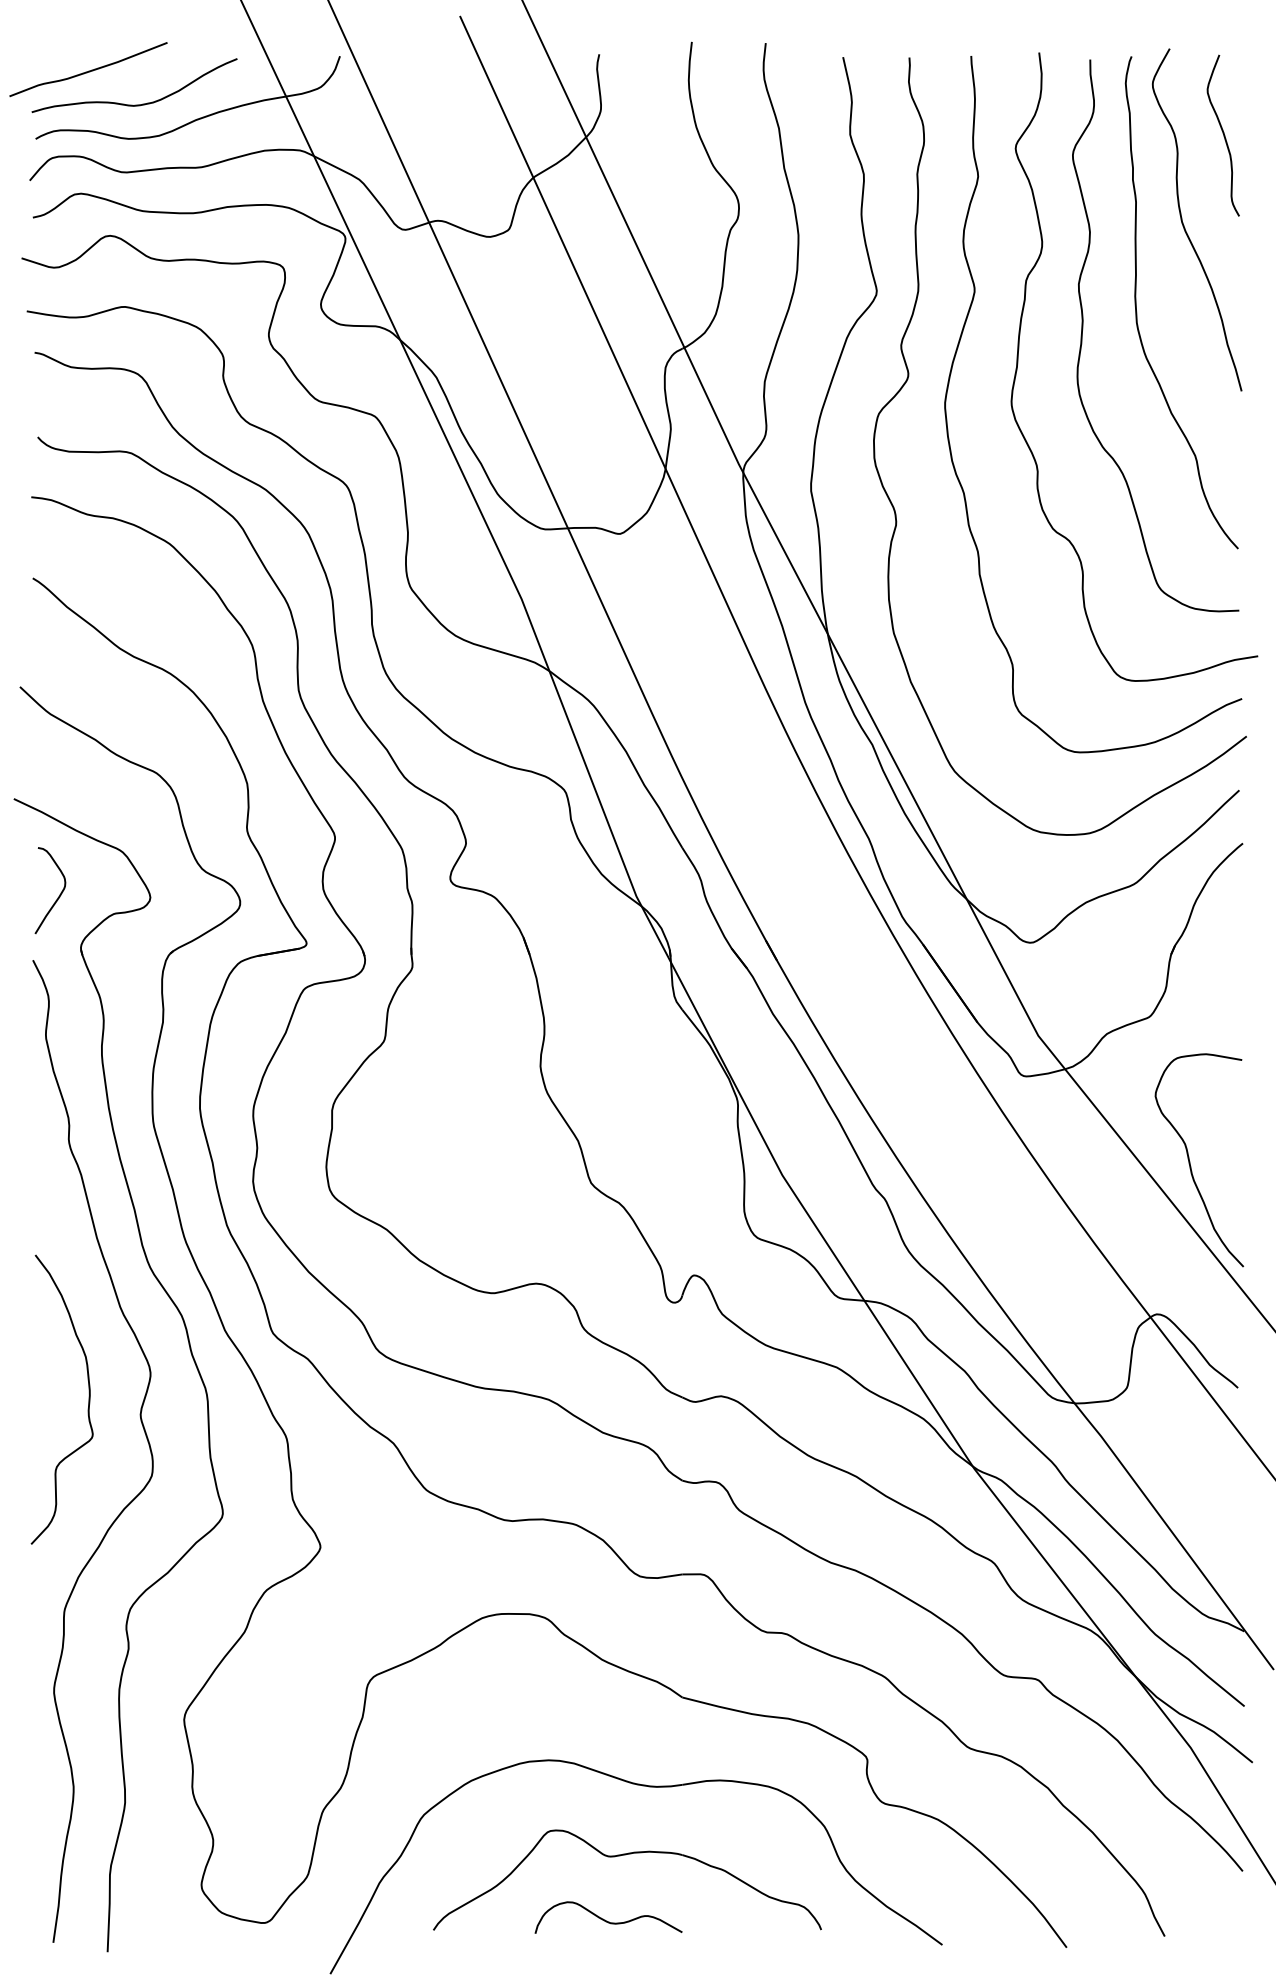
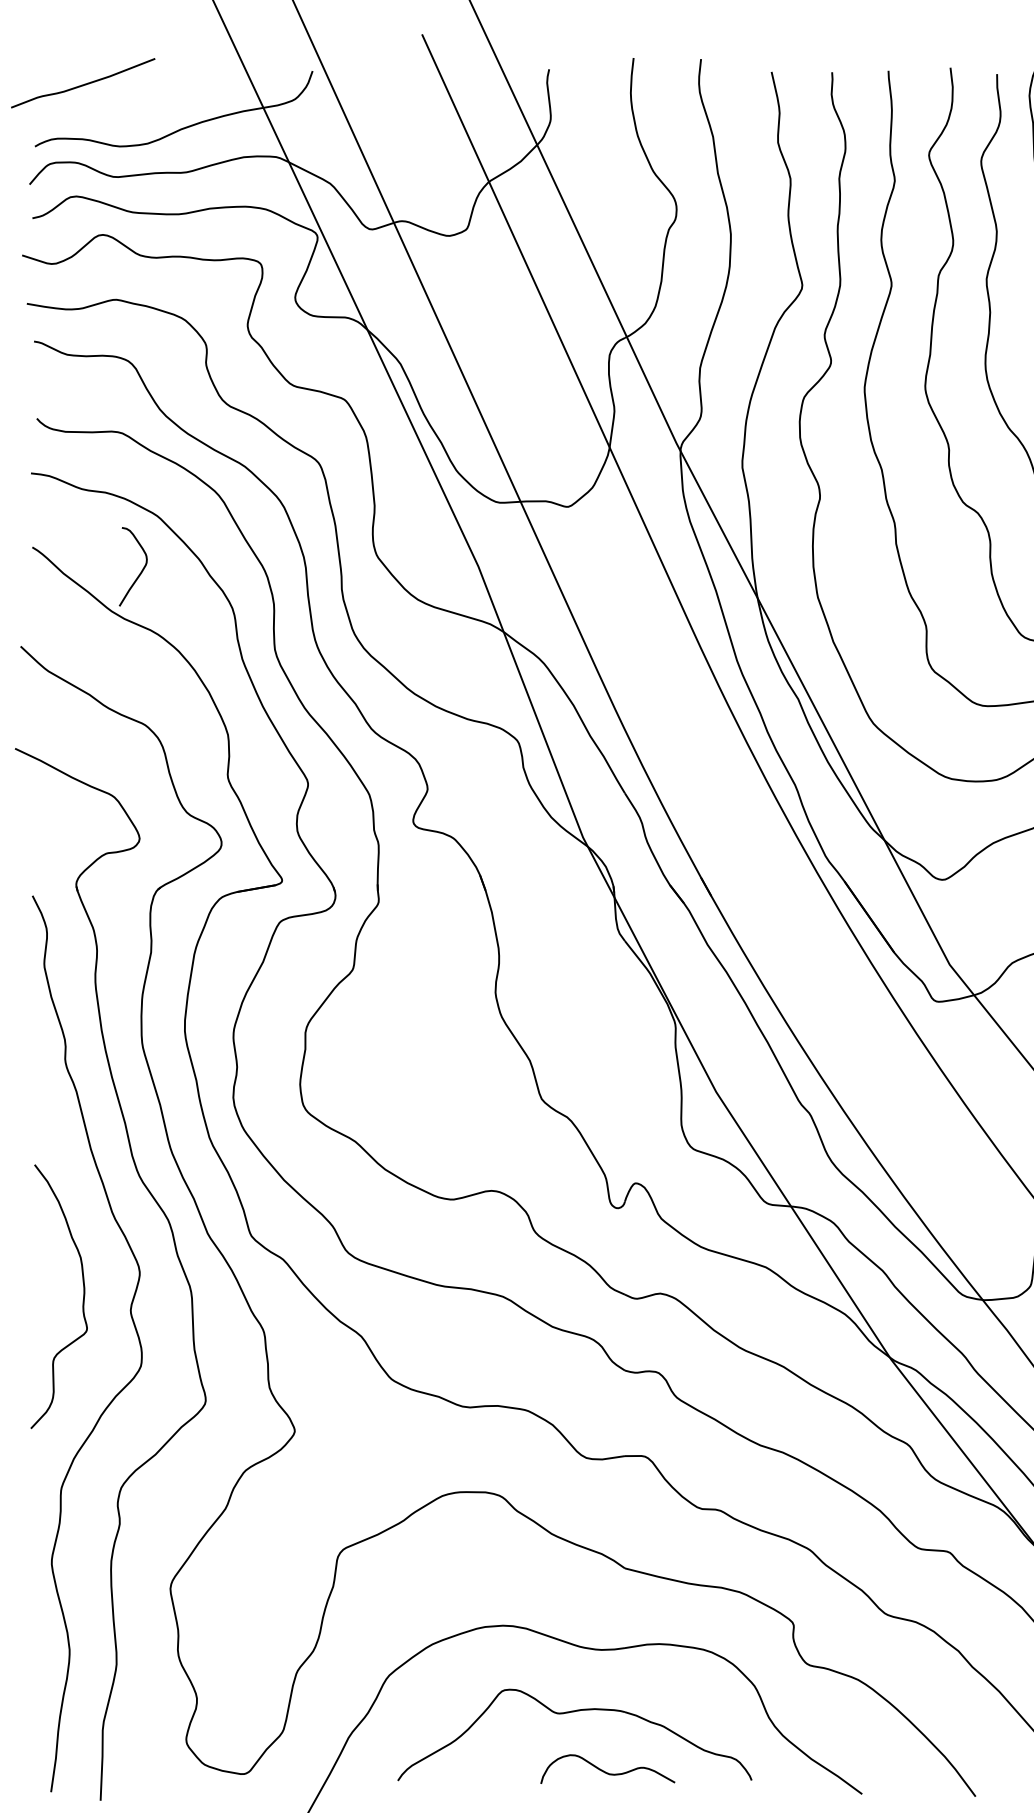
curve: (134, 104) -> (125, 115), removed
curve: (59, 894) -> (141, 570), moved
curve: (605, 1919) -> (605, 1770), moved

